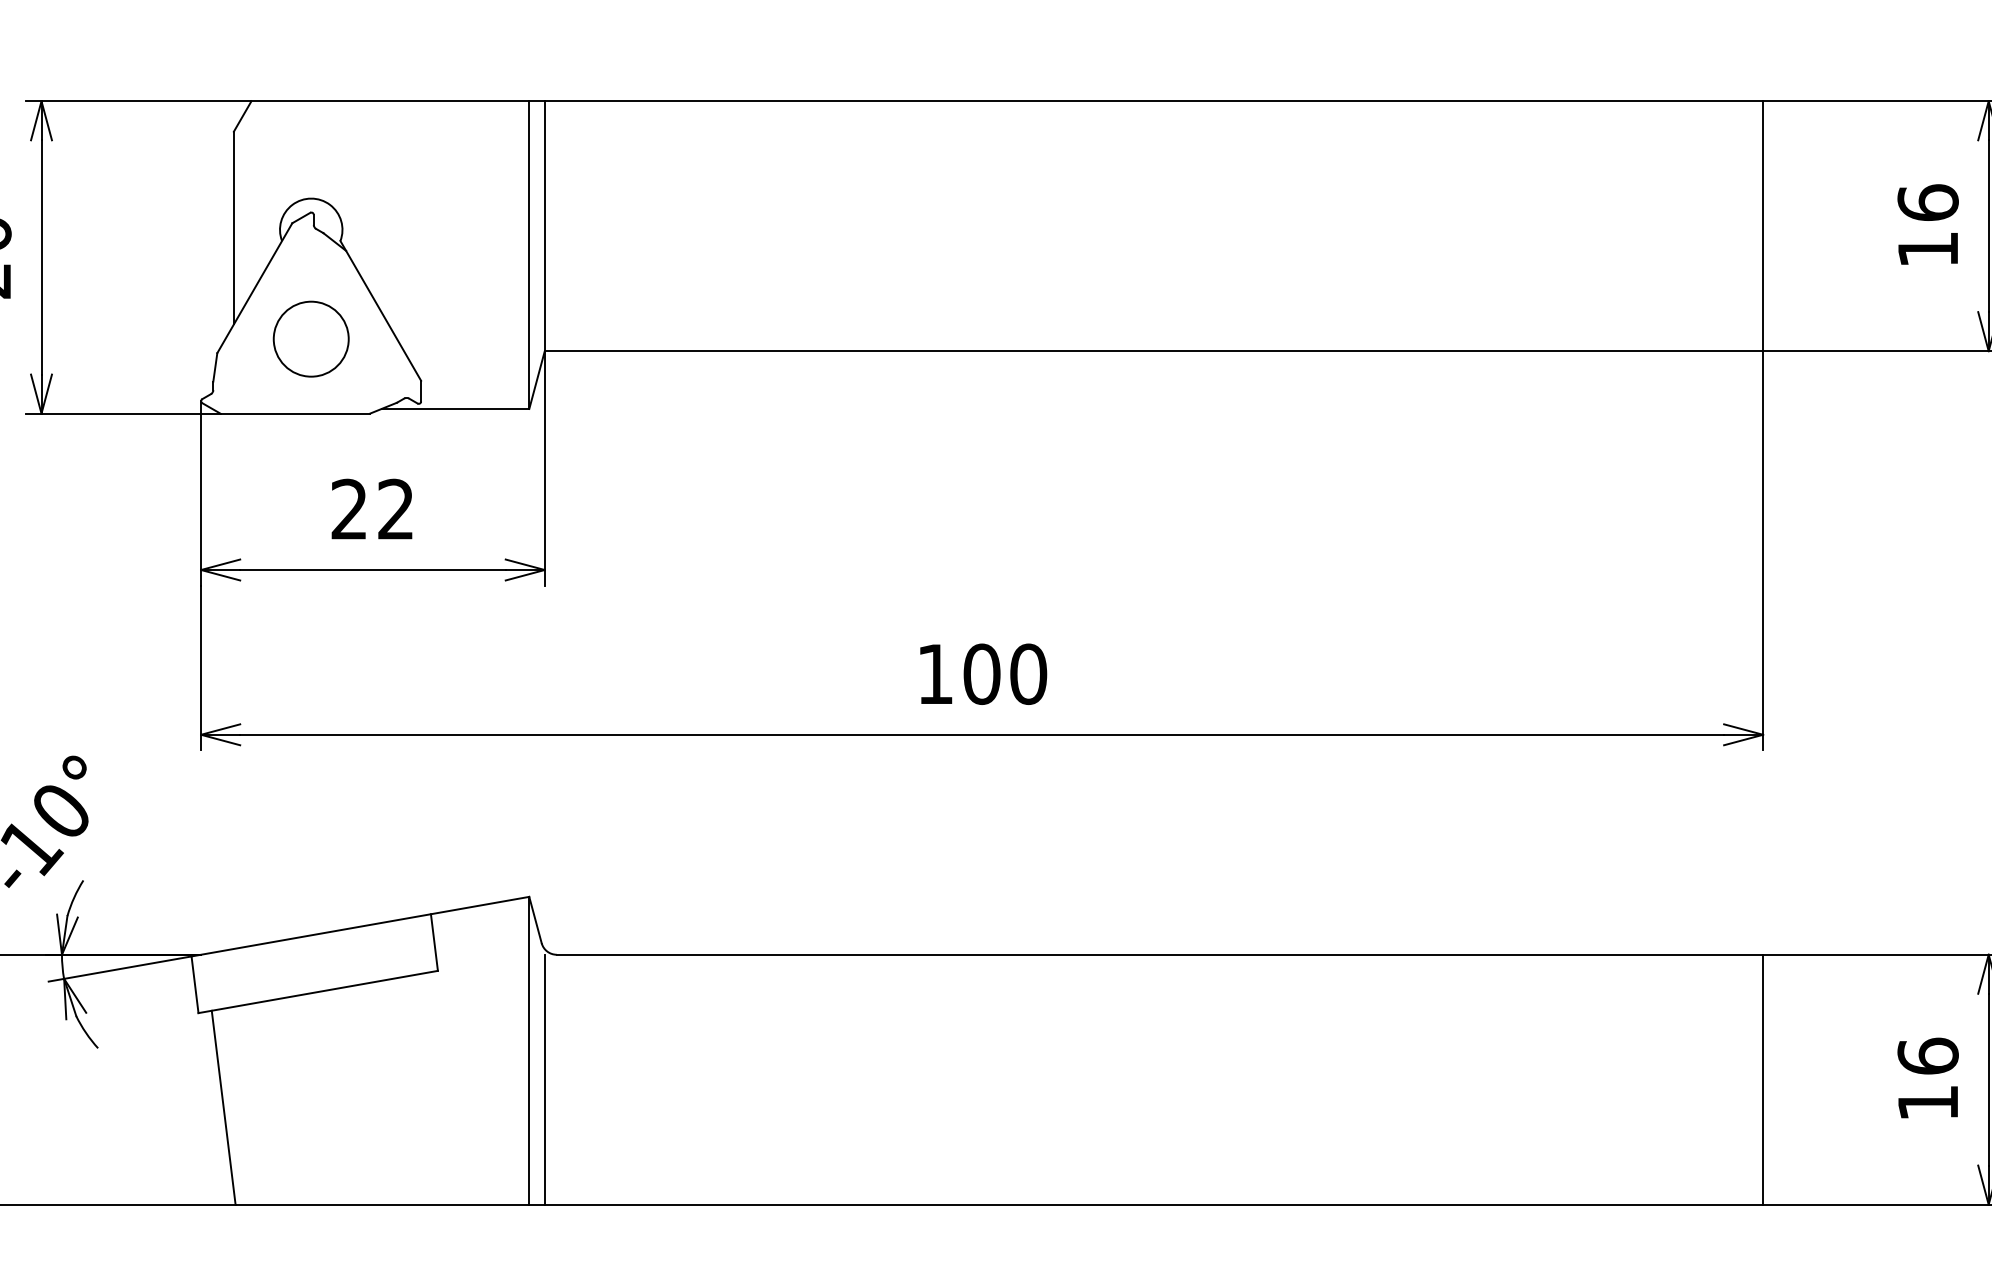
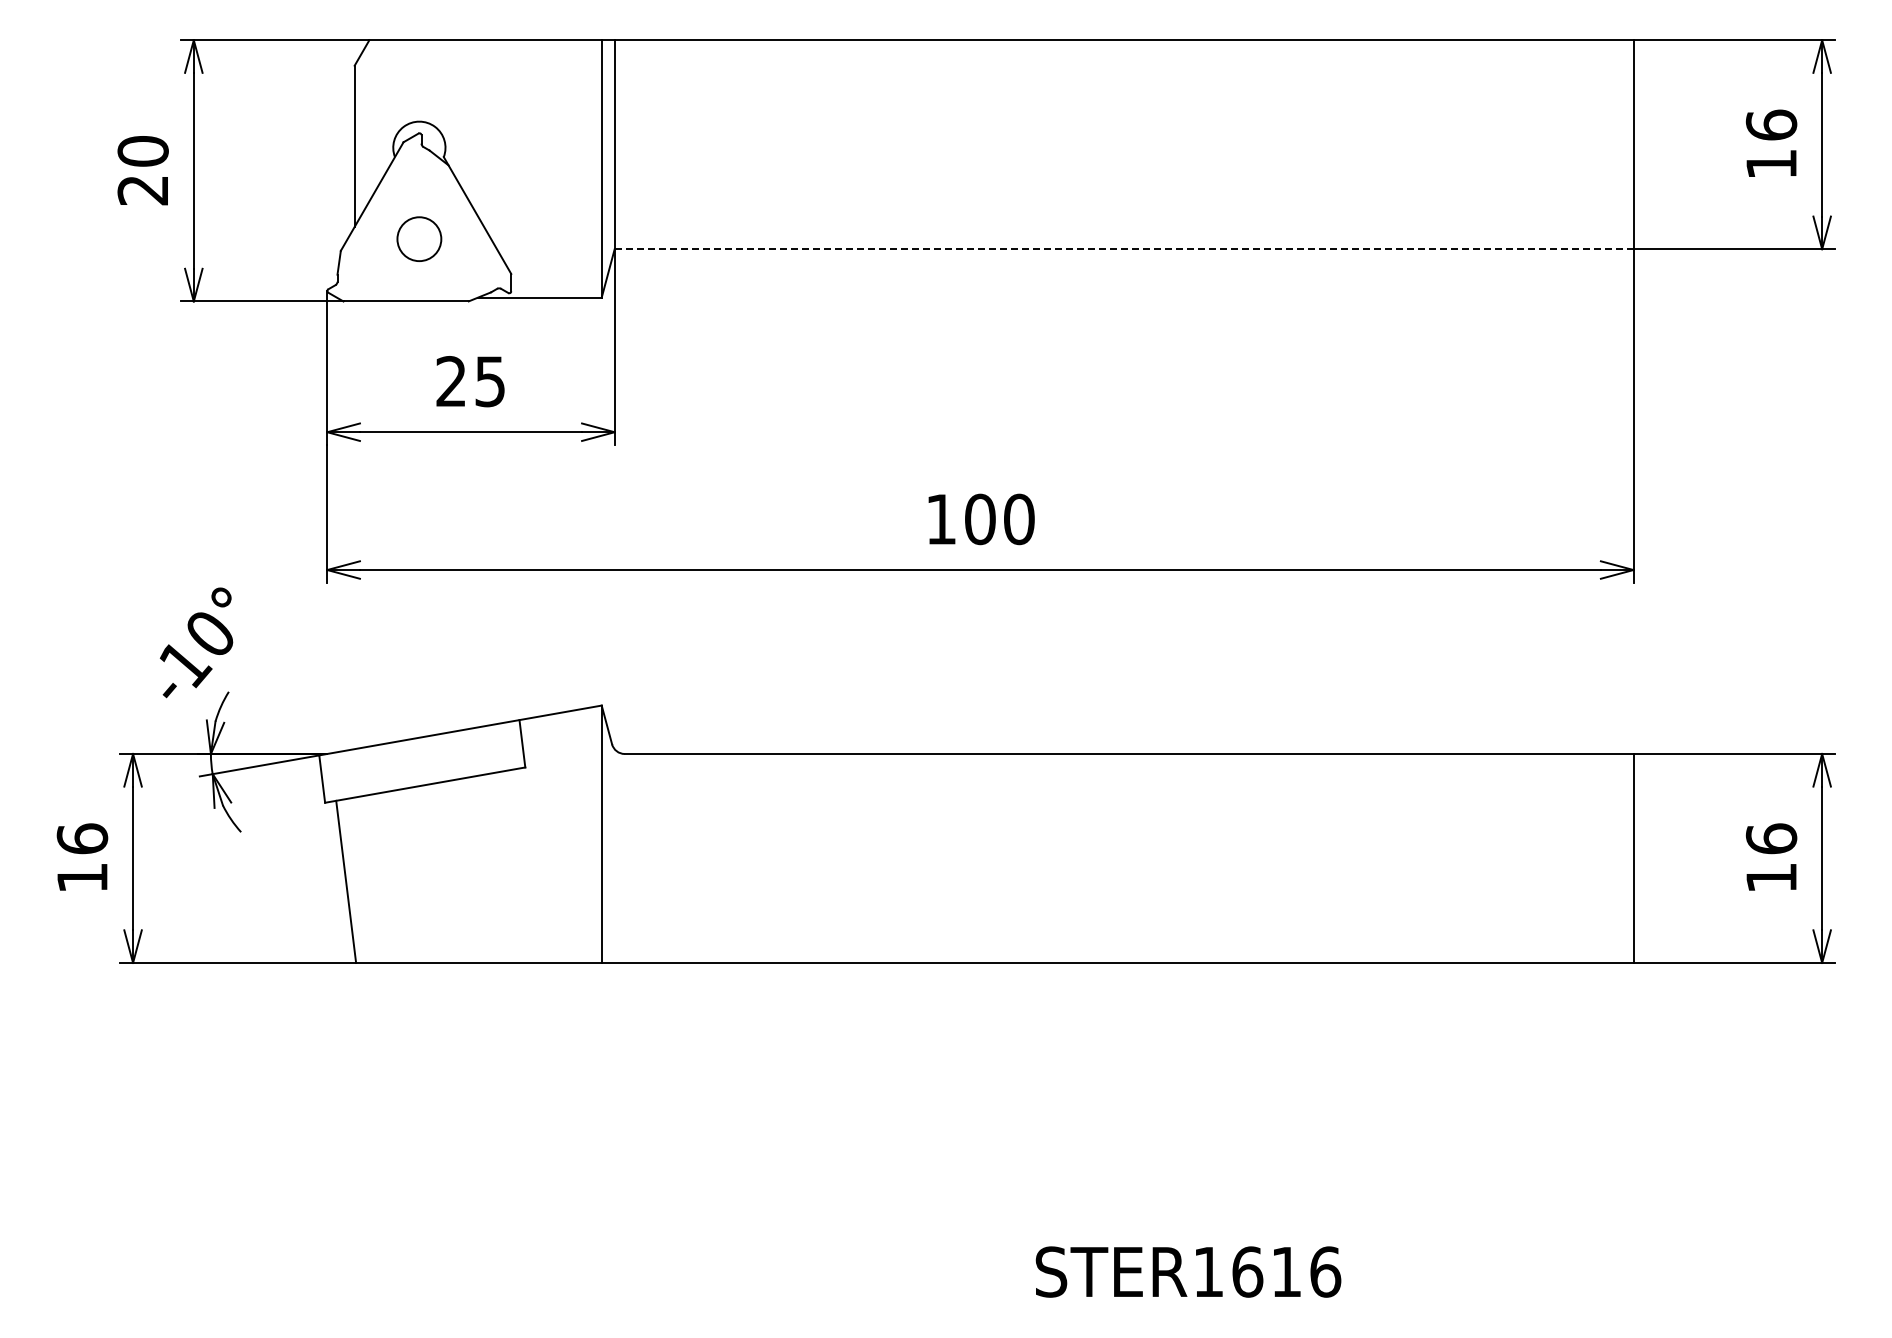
circle: (311, 338) -> (419, 238), size x0.7
line: (1154, 351) -> (1124, 249), solid -> dashed
text: (395, 509) -> (489, 381), 22 -> 25
line: (544, 1078) -> (614, 857), removed

